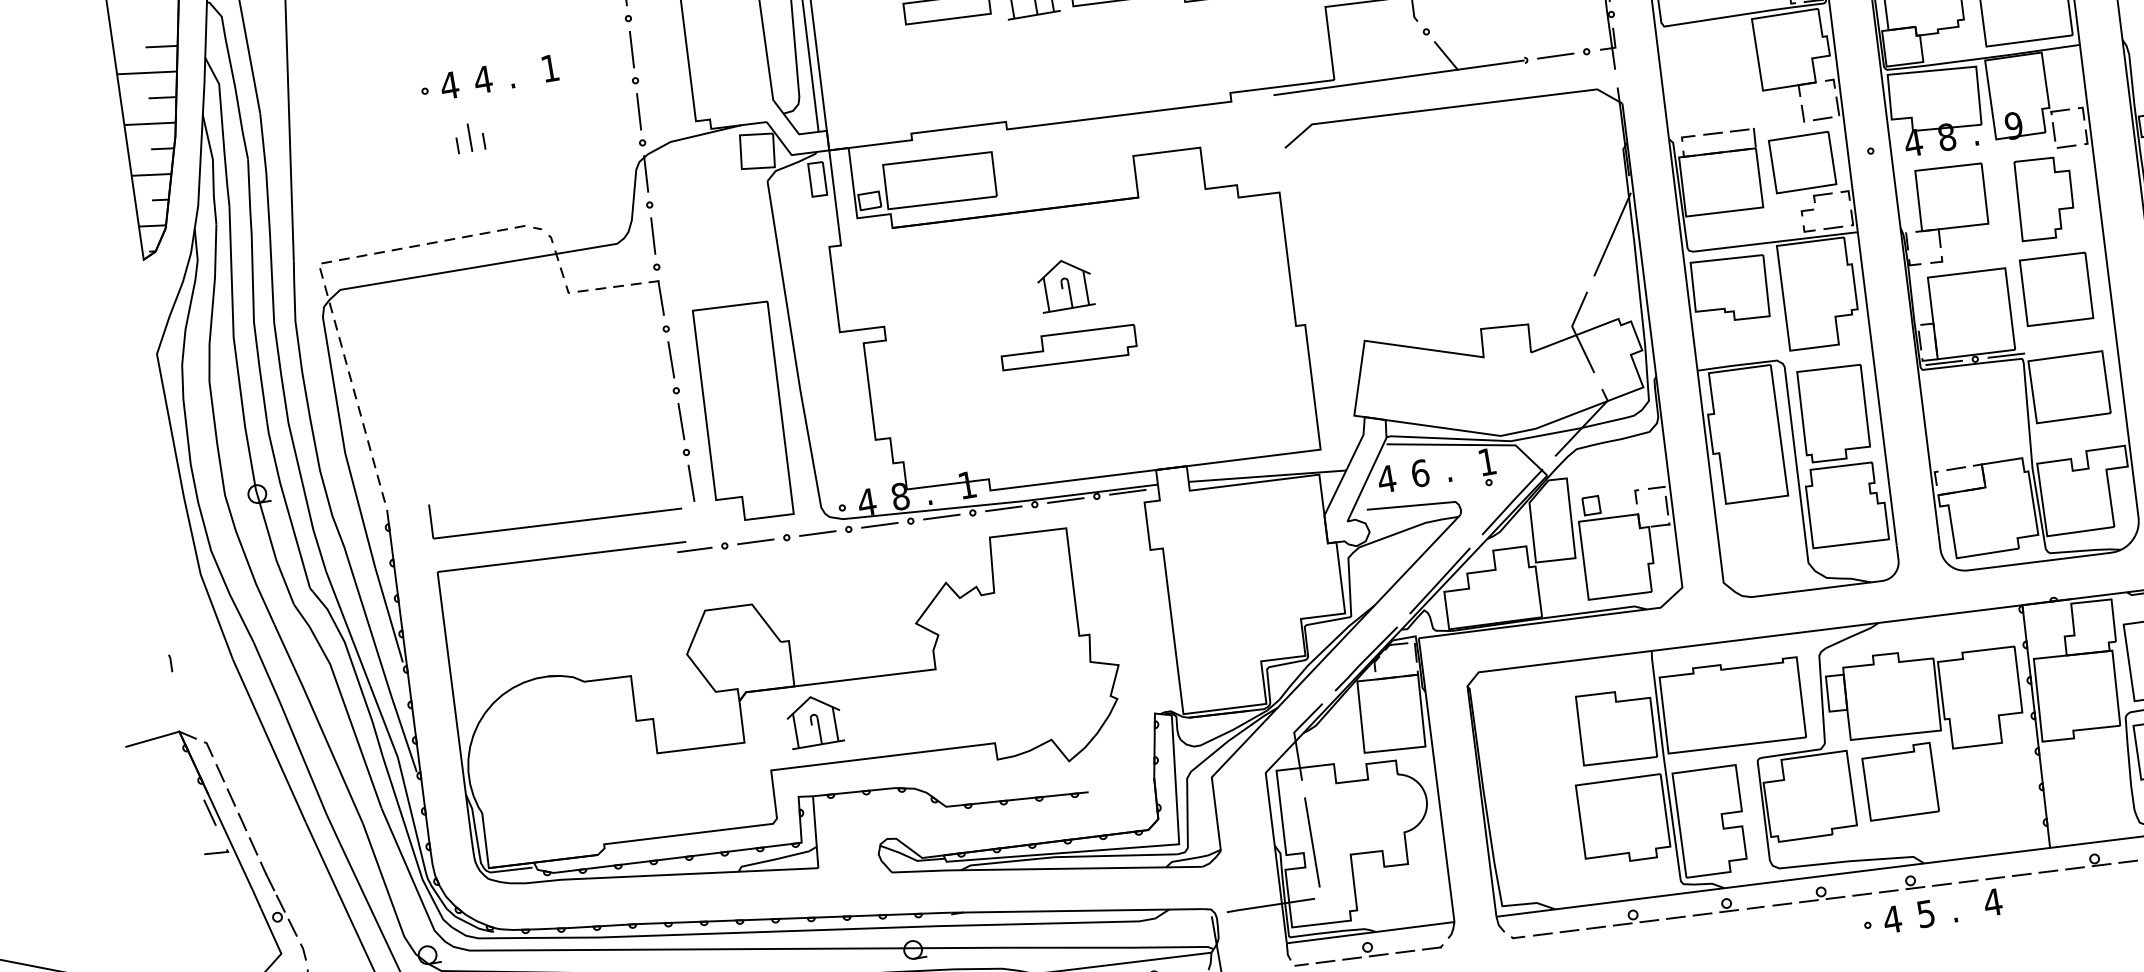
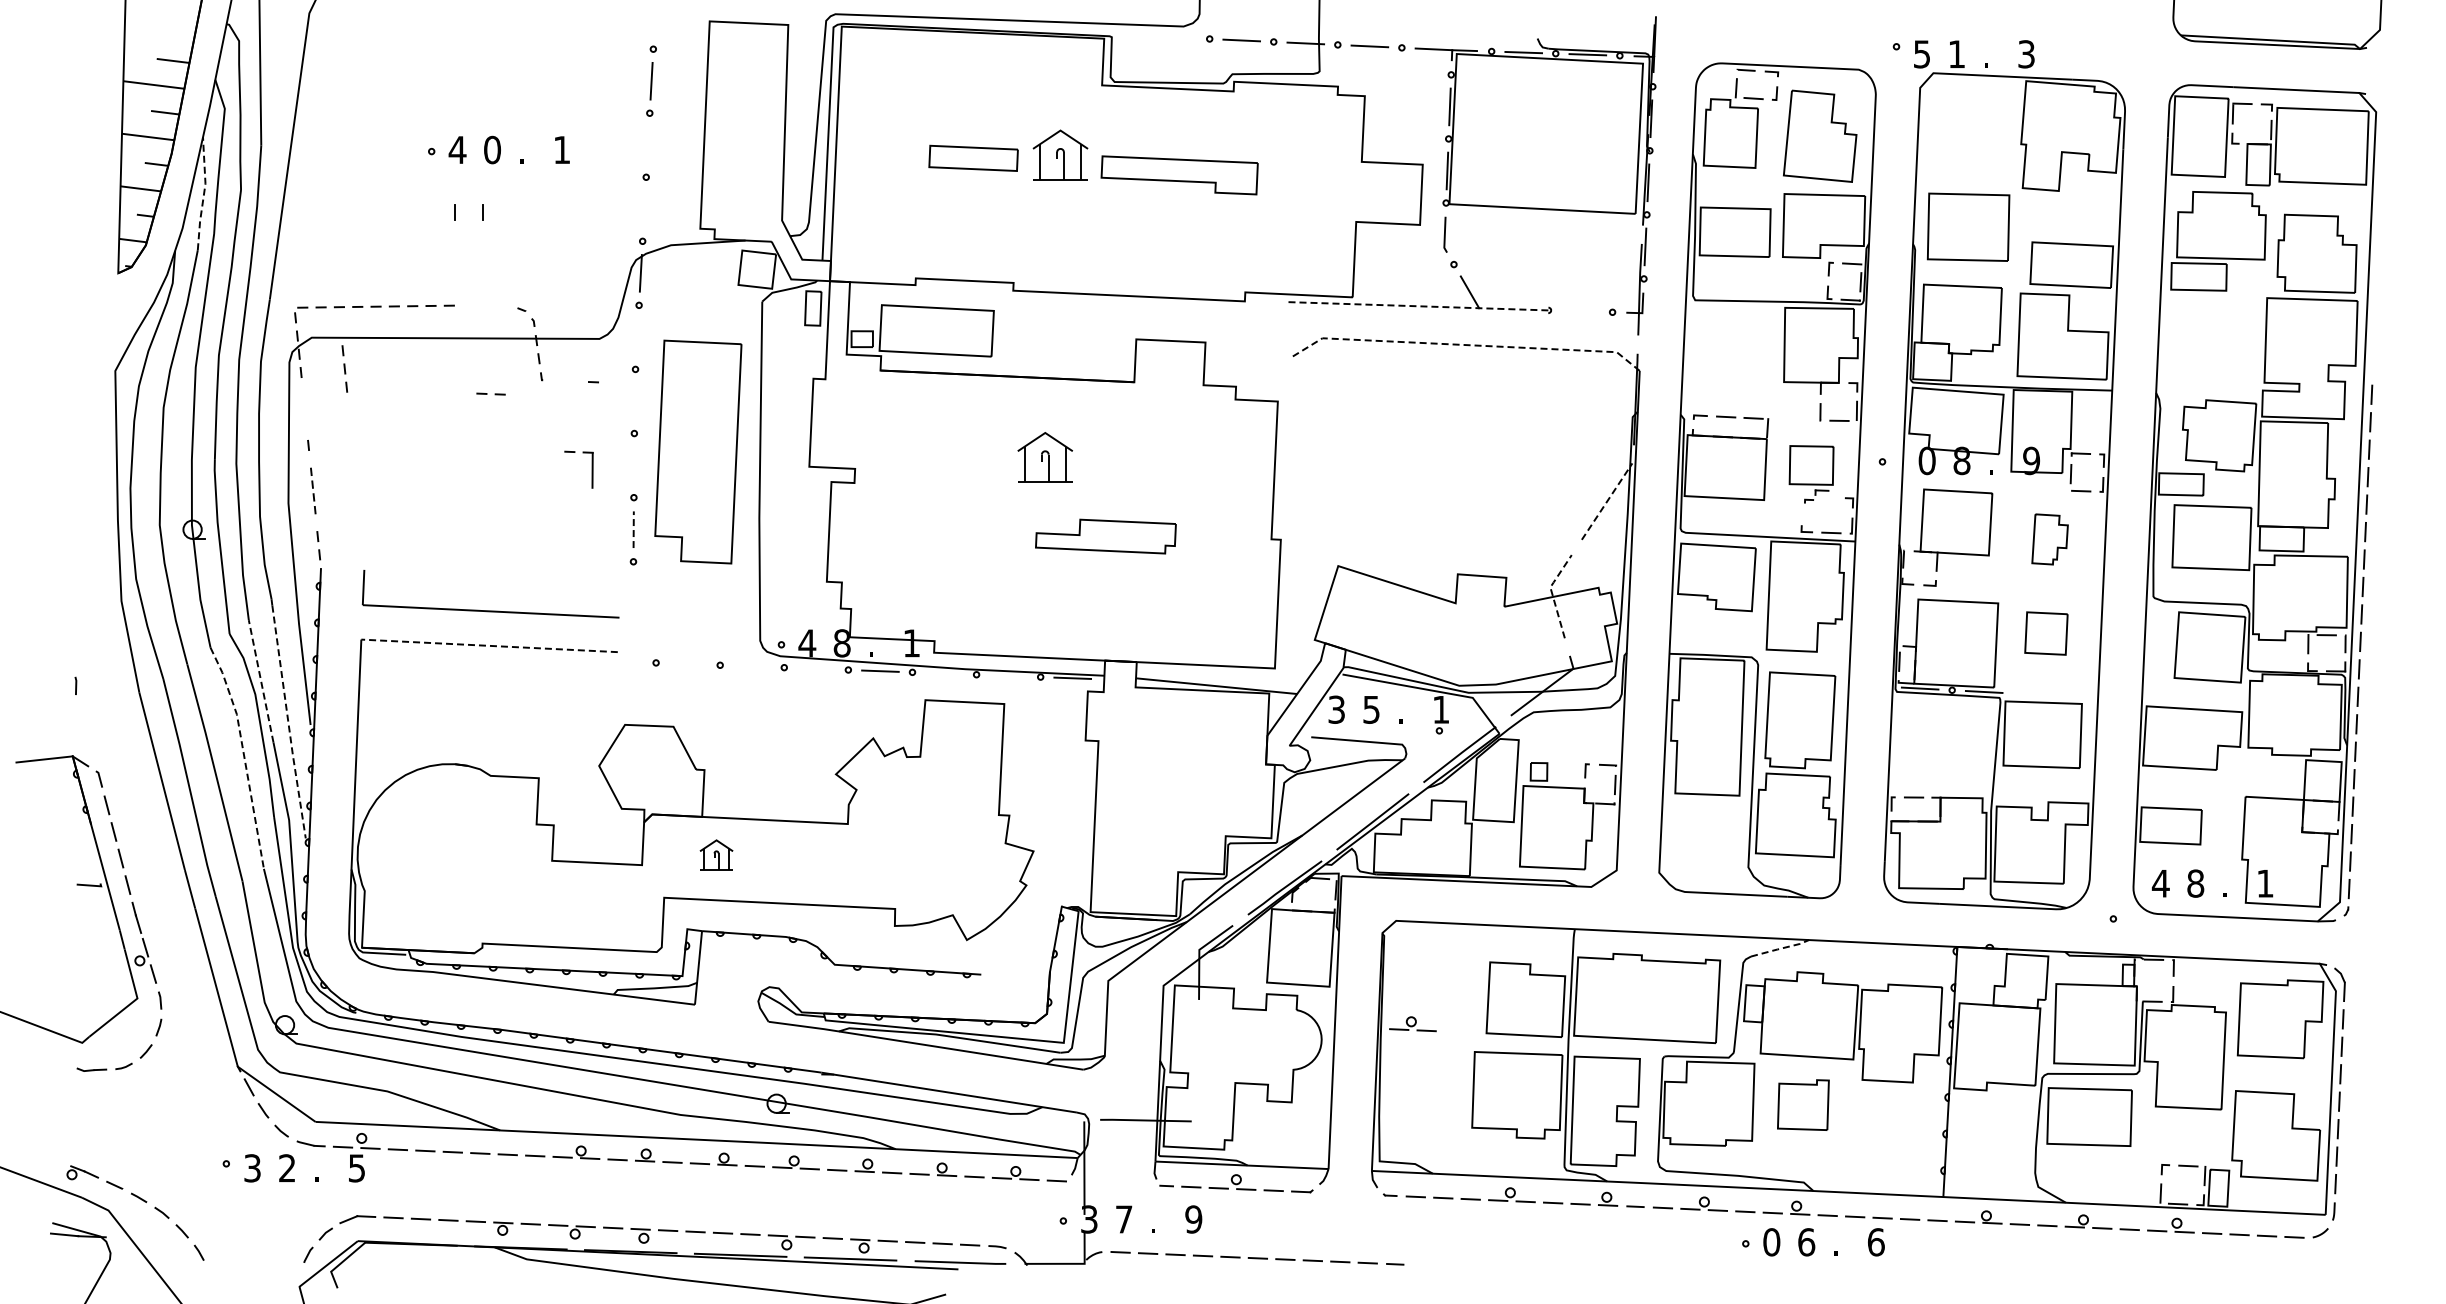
line: (632, 48) -> (648, 144), removed
line: (1555, 55) -> (1580, 310), removed
line: (1400, 77) -> (1419, 306), solid -> dashed
text: (483, 79) -> (492, 149), 4 -> 0
line: (1451, 107) -> (1466, 345), solid -> dashed
line: (639, 111) -> (644, 209), removed
line: (470, 137) -> (469, 206), removed
text: (1913, 142) -> (1927, 460), 4 -> 0
line: (213, 168) -> (204, 193), solid -> dashed
part: (1804, 174) -> (1811, 474), size x0.7
part: (2044, 198) -> (2049, 539), size x0.6
part: (502, 230) -> (485, 305), removed
line: (1612, 234) -> (1607, 501), solid -> dashed
line: (653, 236) -> (637, 337), removed
line: (588, 289) -> (487, 393), moved
part: (2056, 289) -> (2046, 633), size x0.6
part: (659, 297) -> (591, 469), moved
line: (1575, 331) -> (1552, 593), solid -> dashed
part: (1068, 348) -> (1105, 536), moved
part: (344, 359) -> (344, 368), moved
line: (671, 359) -> (634, 465), removed
part: (743, 411) -> (698, 451), moved
line: (681, 421) -> (633, 529), solid -> dashed
part: (367, 436) -> (313, 490), size x0.7
text: (1420, 473) -> (1371, 709), 6 -> 5
text: (1386, 478) -> (1336, 709), 4 -> 3
line: (691, 482) -> (633, 593), removed
line: (1065, 500) -> (1008, 675), removed
line: (1003, 508) -> (944, 673), removed
line: (879, 524) -> (816, 668), removed
line: (817, 533) -> (751, 666), removed
line: (755, 541) -> (687, 663), removed
line: (694, 549) -> (624, 661), removed
line: (561, 556) -> (489, 645), solid -> dashed
line: (348, 627) -> (261, 680), solid -> dashed
line: (1852, 635) -> (1780, 948), solid -> dashed
line: (381, 664) -> (288, 723), solid -> dashed
line: (343, 701) -> (243, 754), solid -> dashed
part: (814, 720) -> (716, 854), size x0.6
part: (1511, 769) -> (1412, 1024), added
part: (1900, 781) -> (1803, 1104), size x0.7
line: (209, 812) -> (89, 843), removed
line: (1312, 841) -> (1198, 1063), removed
text: (1993, 902) -> (1876, 1242), 4 -> 6
text: (1925, 914) -> (1806, 1242), 5 -> 6
text: (1892, 919) -> (1771, 1242), 4 -> 0

